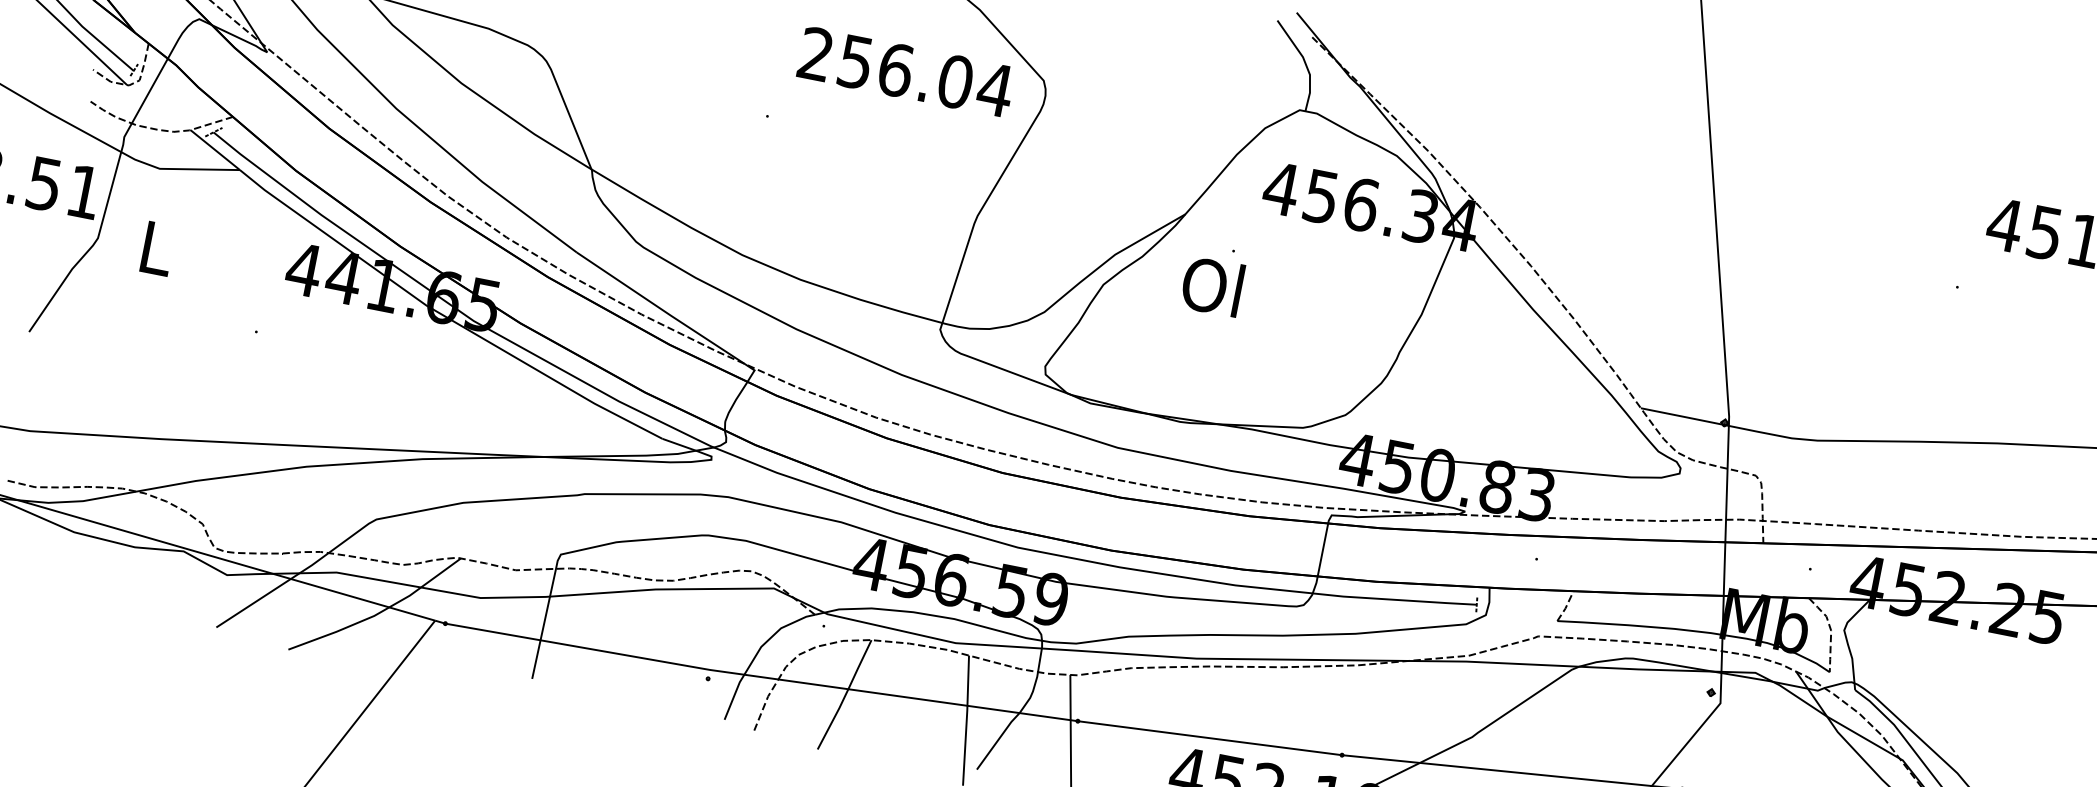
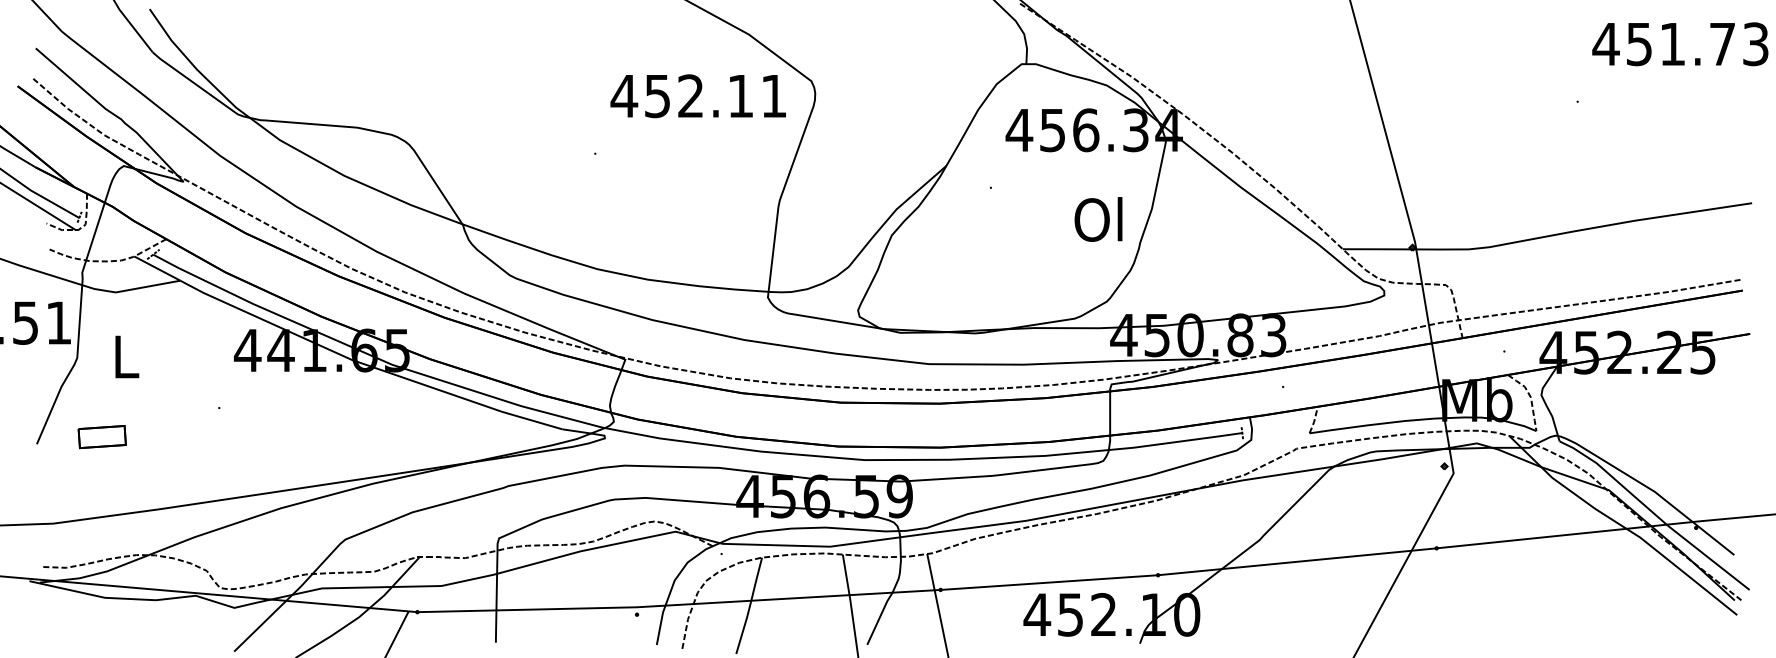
text: (904, 72) -> (698, 96), 256.04 -> 452.11
text: (1212, 286) -> (1098, 219), moved
part: (108, 339) -> (101, 437), added

